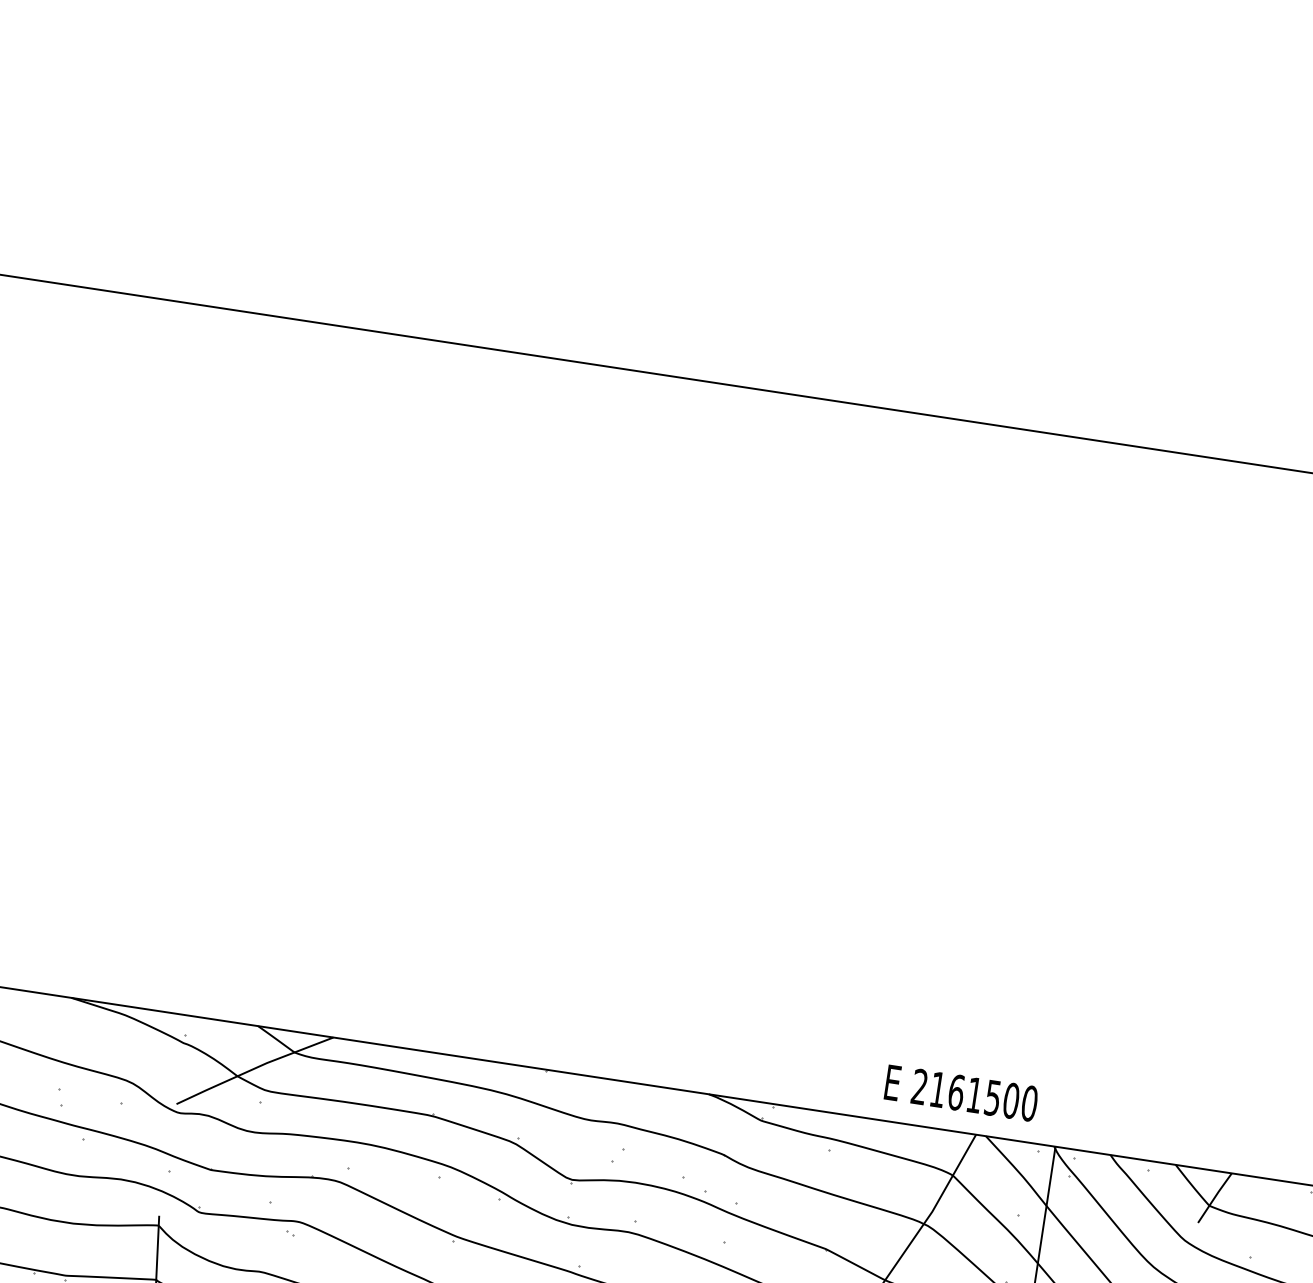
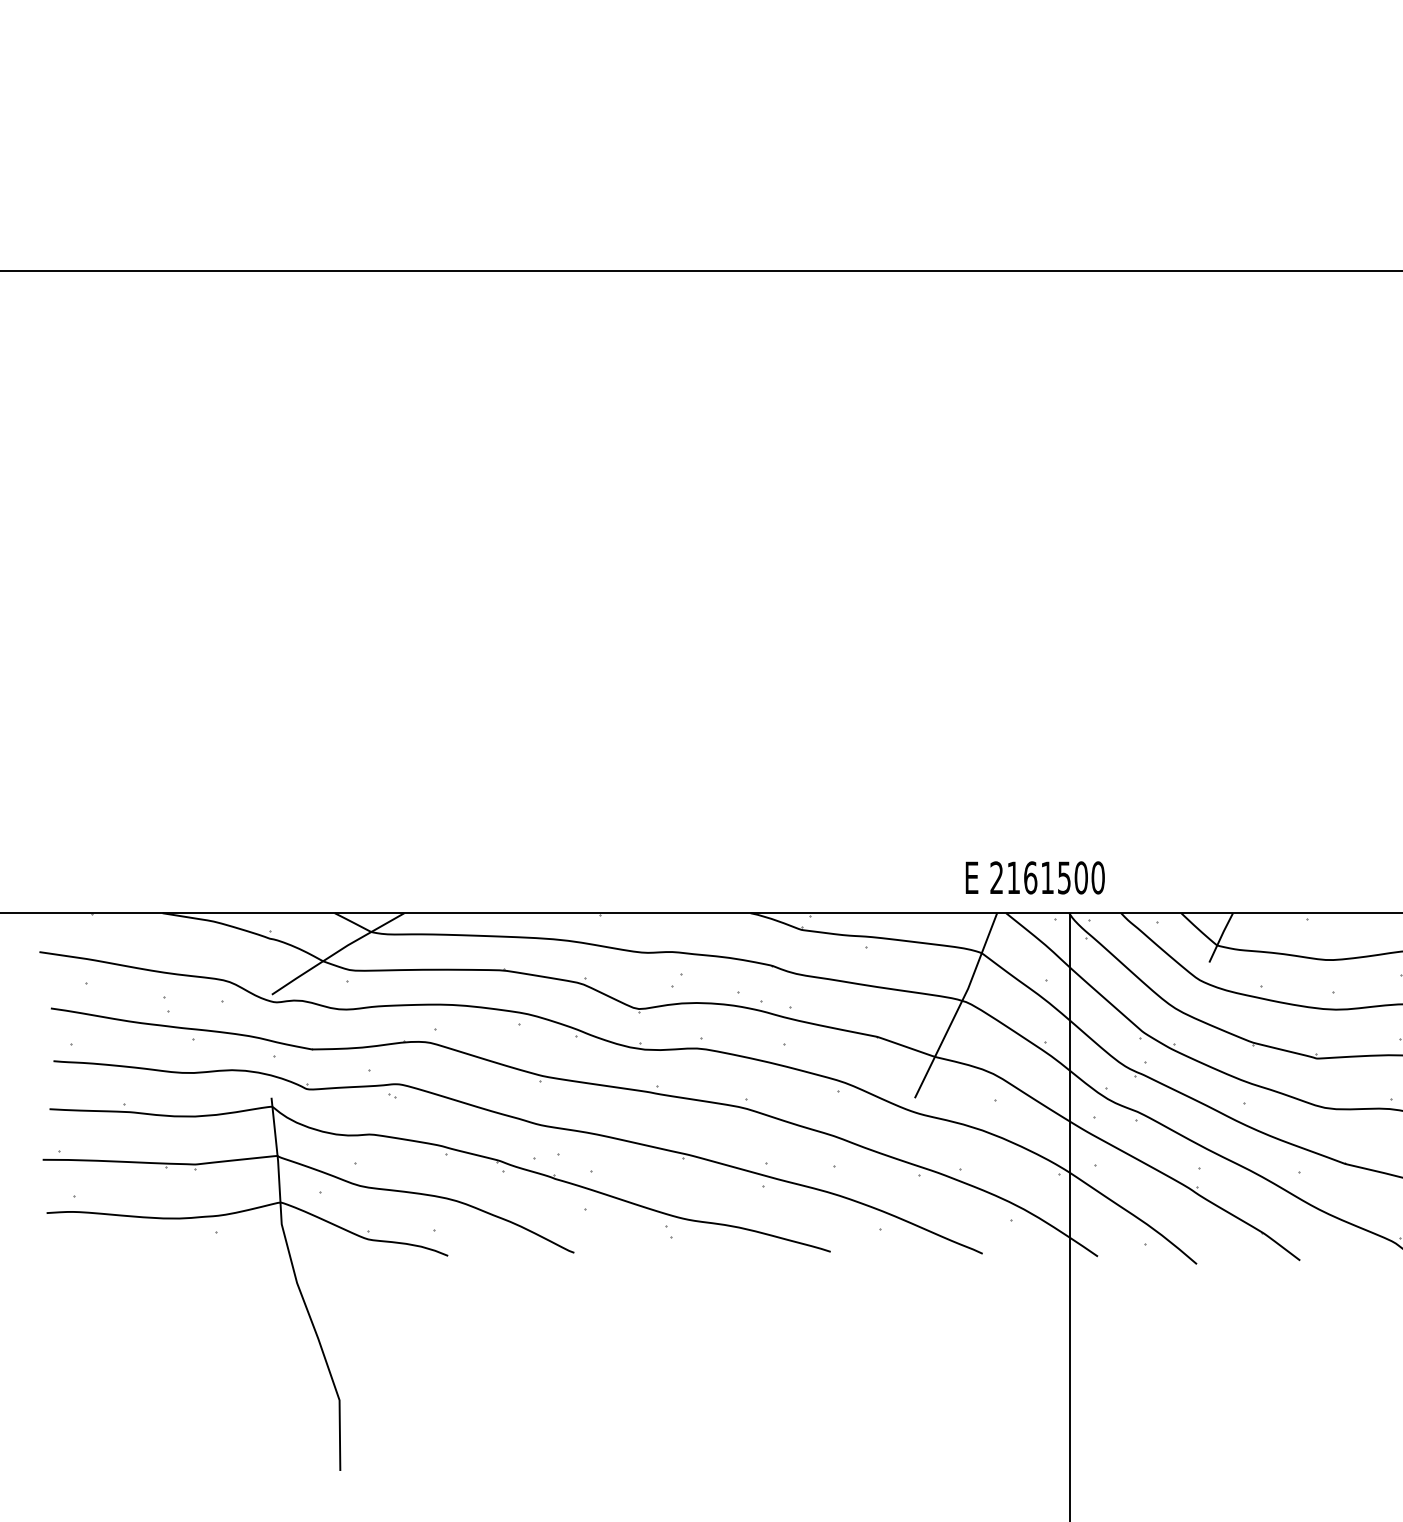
text: (960, 1092) -> (1034, 877), moved

